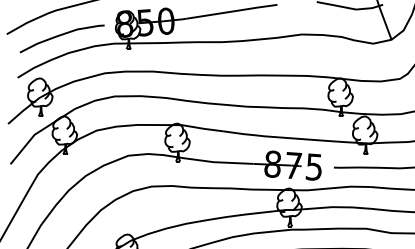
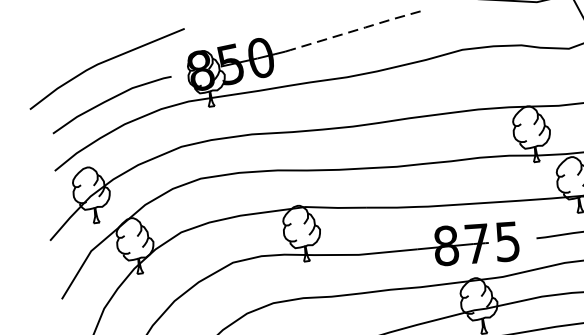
line: (232, 11) -> (356, 30), solid -> dashed

